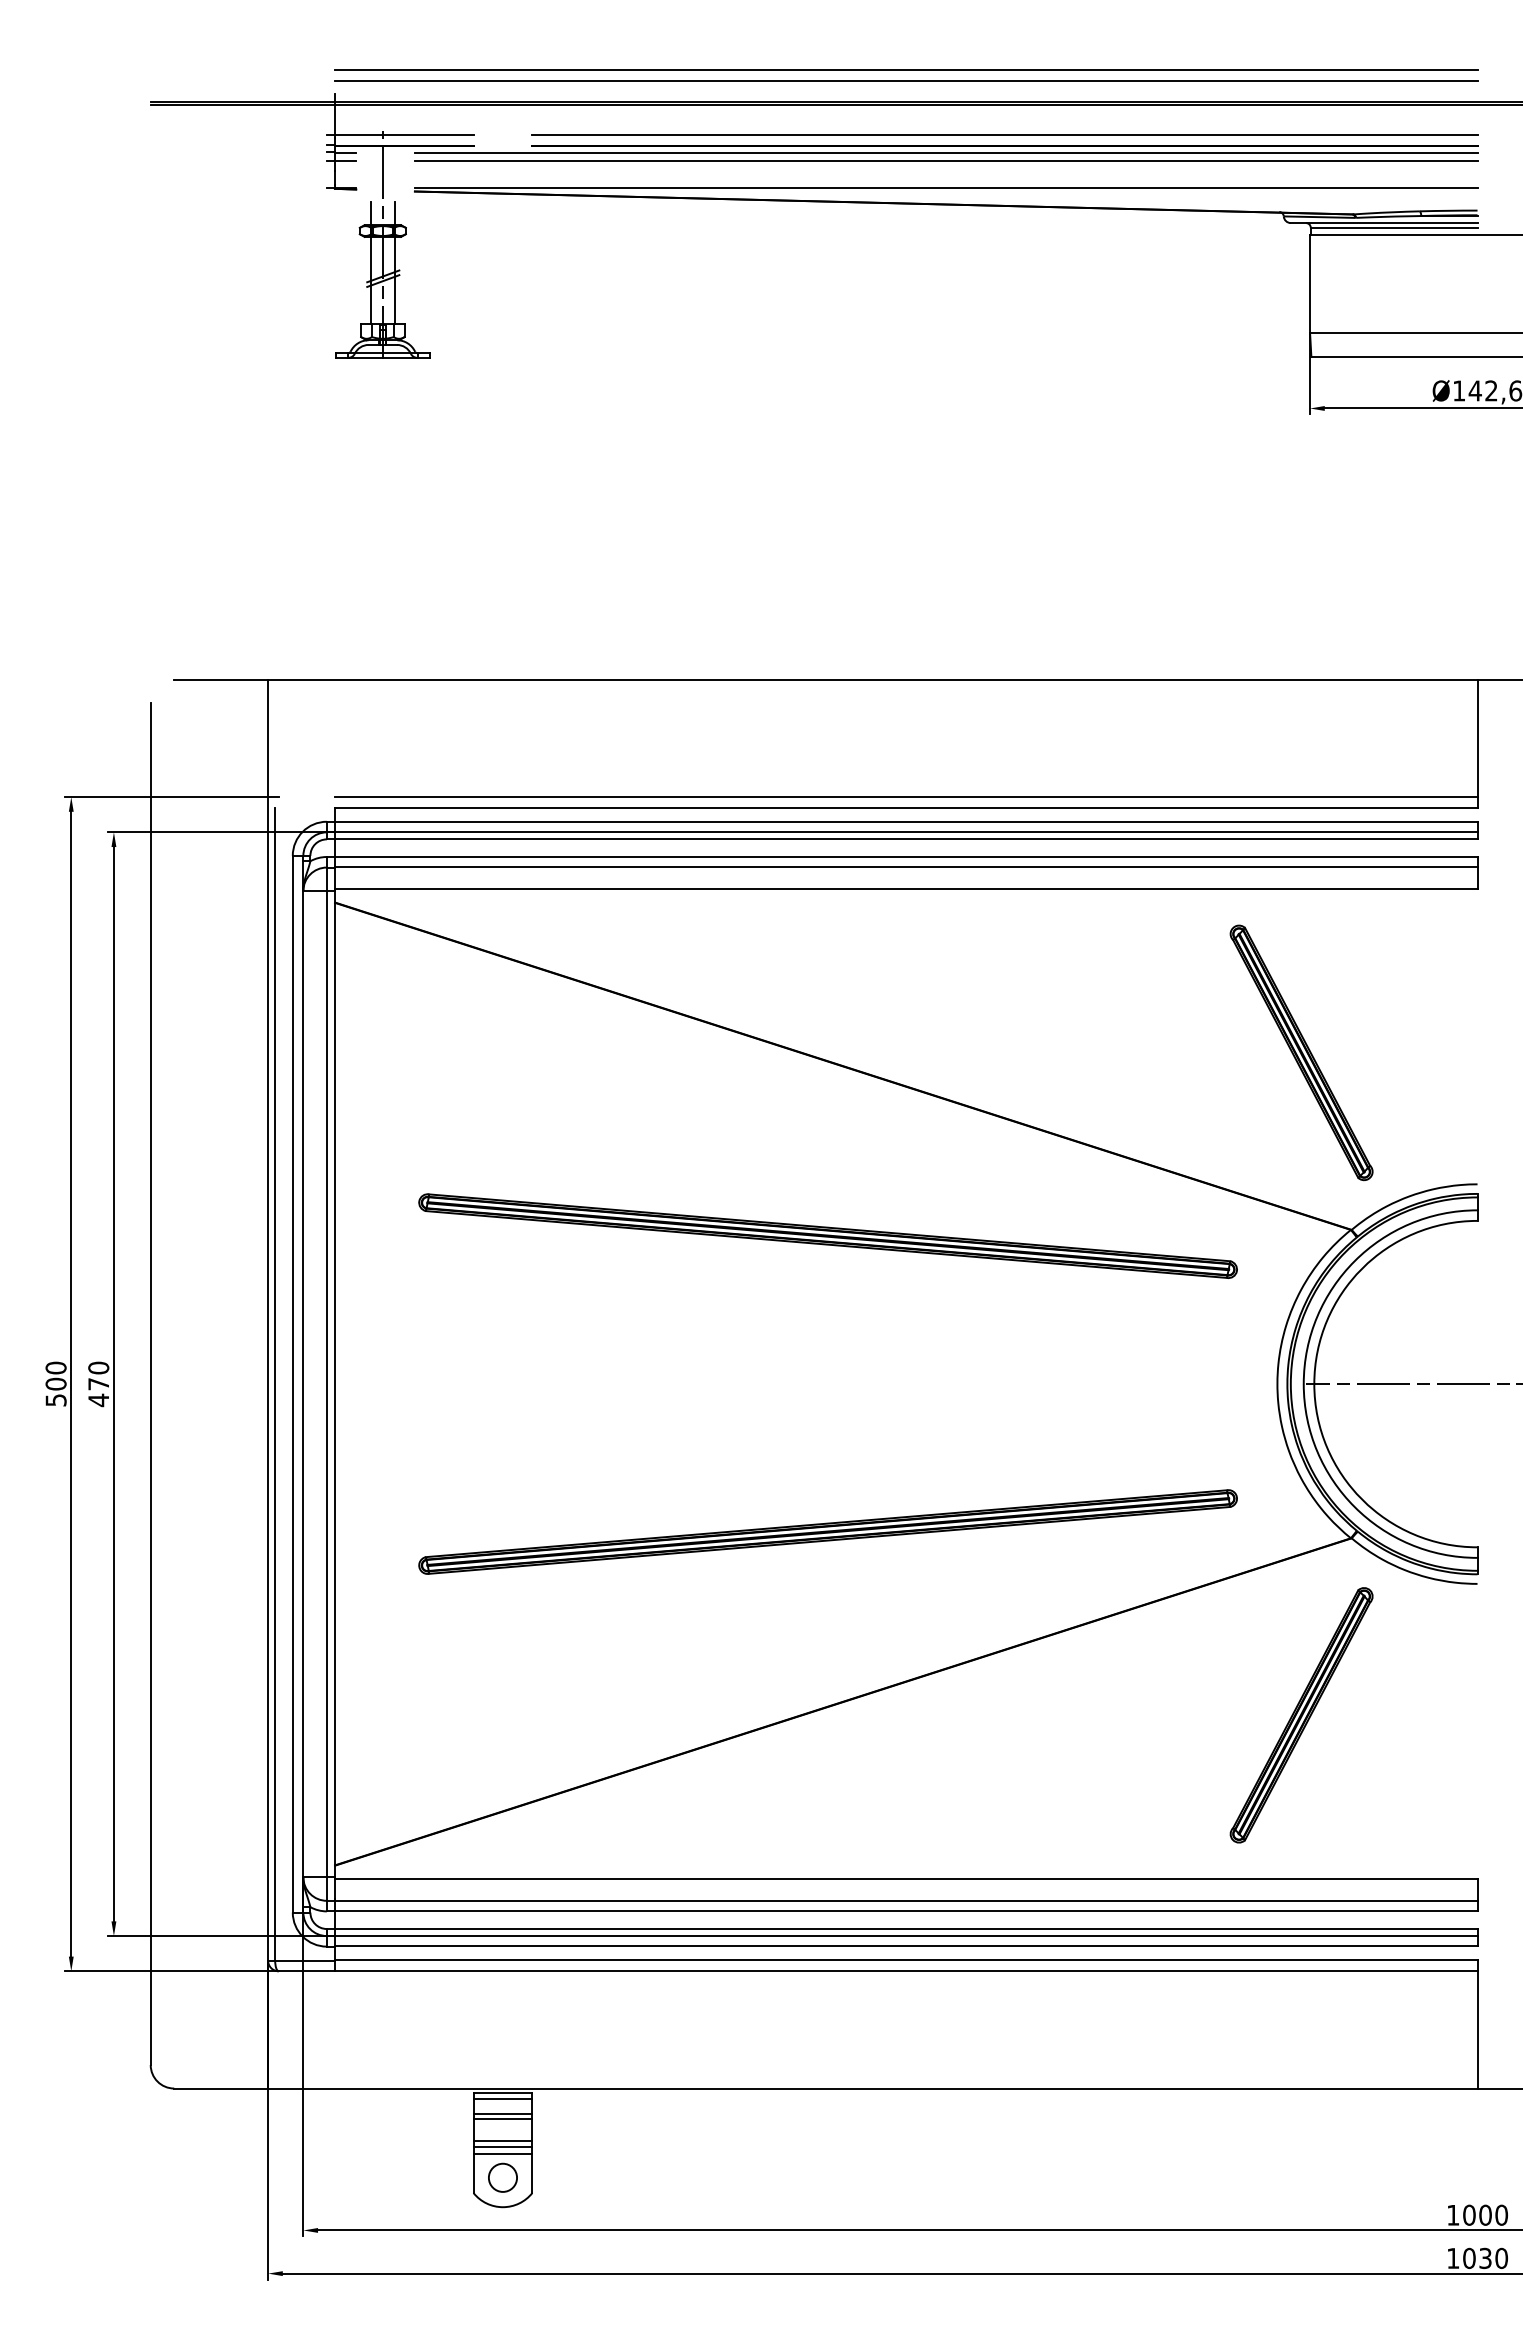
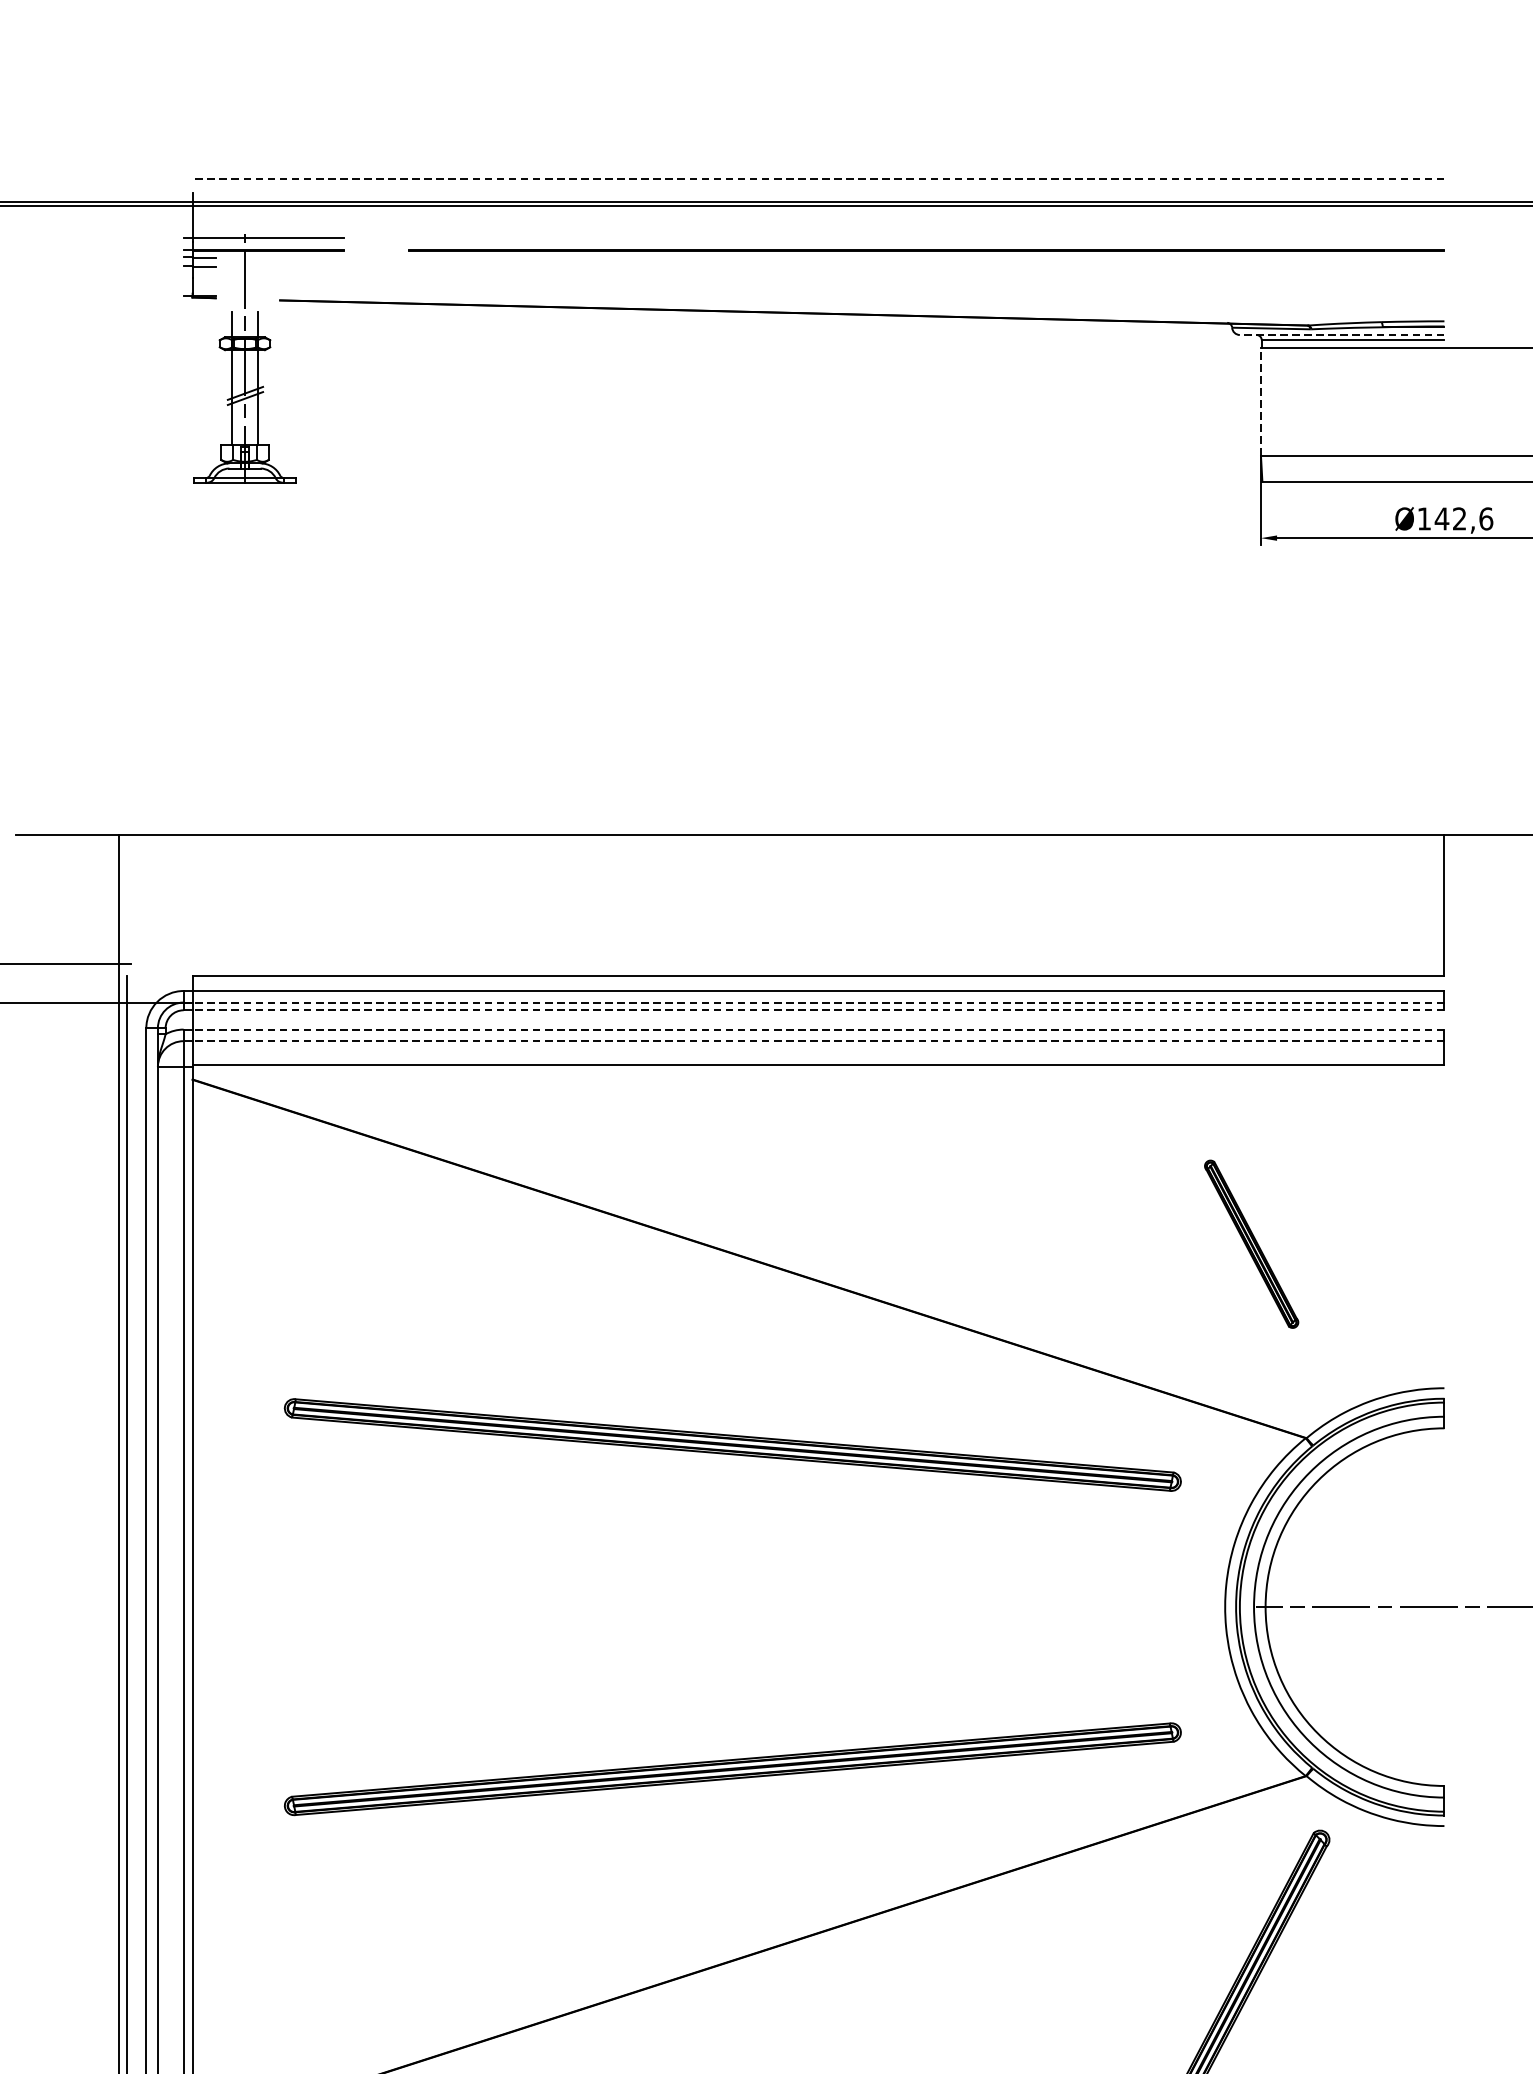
line: (906, 70) -> (818, 167), removed
line: (905, 81) -> (817, 179), solid -> dashed
line: (1004, 135) -> (926, 239), removed
line: (945, 153) -> (861, 258), removed
line: (945, 160) -> (861, 266), removed
line: (945, 187) -> (861, 296), removed
line: (1383, 223) -> (1341, 335), solid -> dashed
line: (1310, 283) -> (1261, 401), solid -> dashed
line: (906, 796) -> (818, 963), removed
line: (905, 832) -> (817, 1002), solid -> dashed
line: (905, 839) -> (817, 1010), solid -> dashed
line: (905, 857) -> (817, 1030), solid -> dashed
line: (905, 867) -> (817, 1041), solid -> dashed
part: (1301, 1052) -> (1251, 1243), size x0.6

